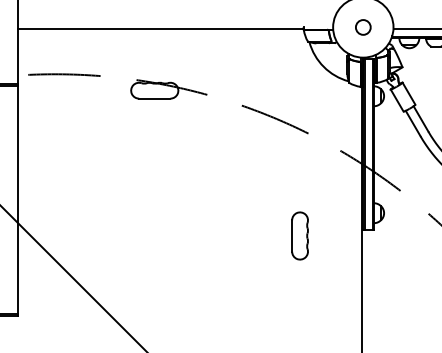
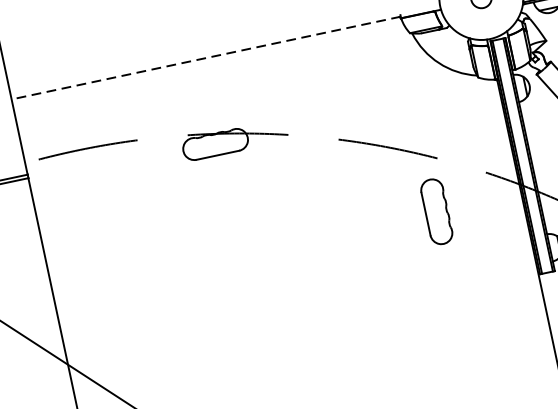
line: (161, 28) -> (206, 57), solid -> dashed
part: (299, 235) -> (435, 211), moved

